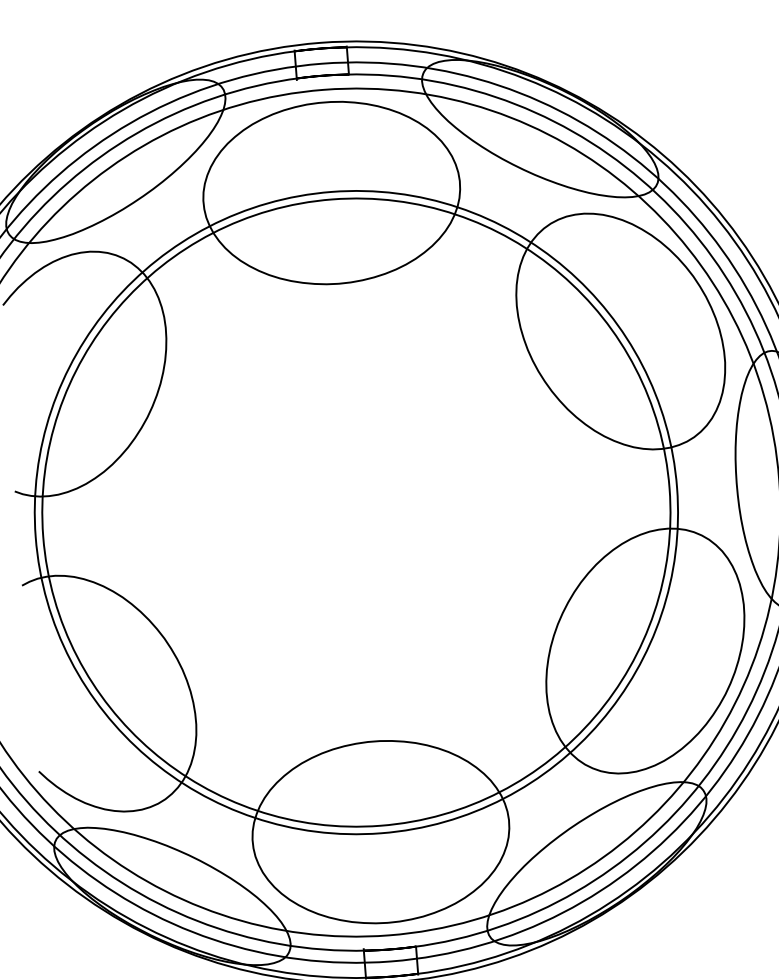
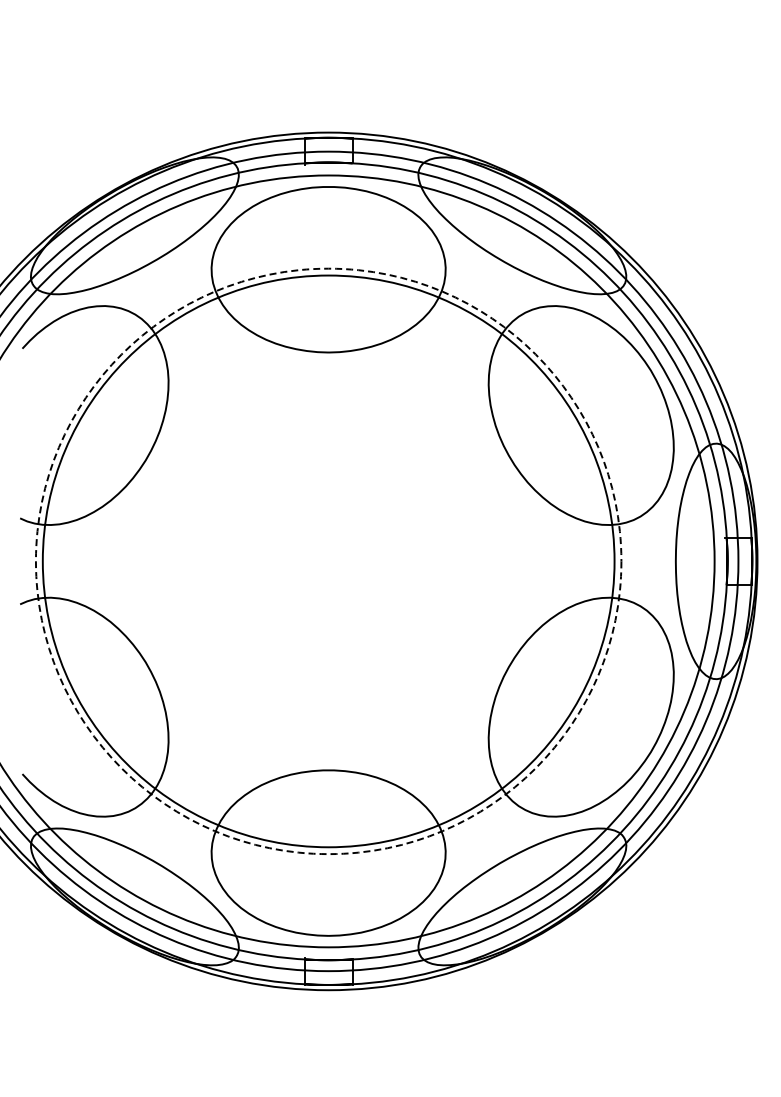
circle: (356, 512) -> (328, 561), solid -> dashed

